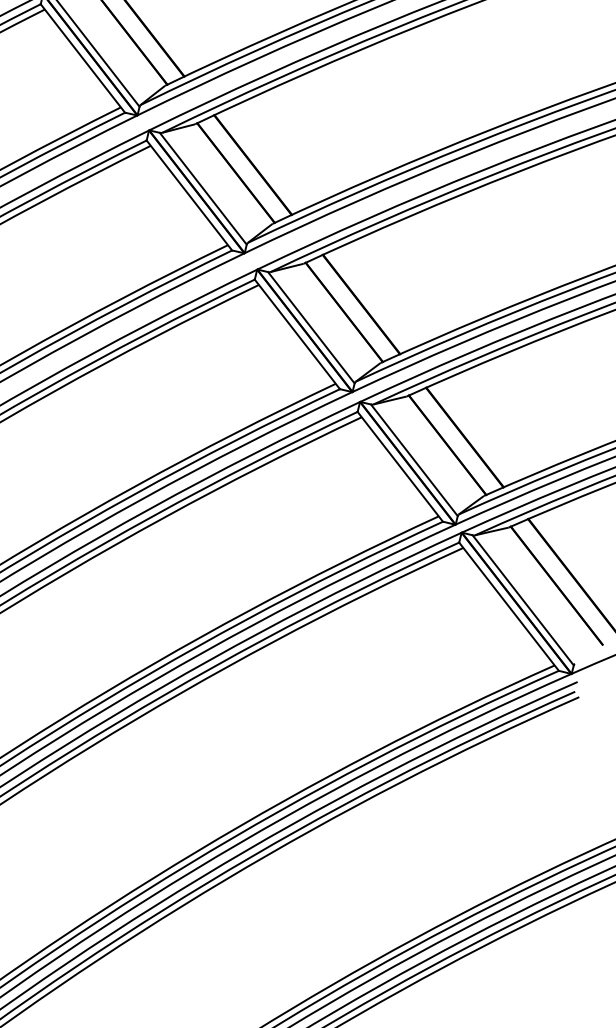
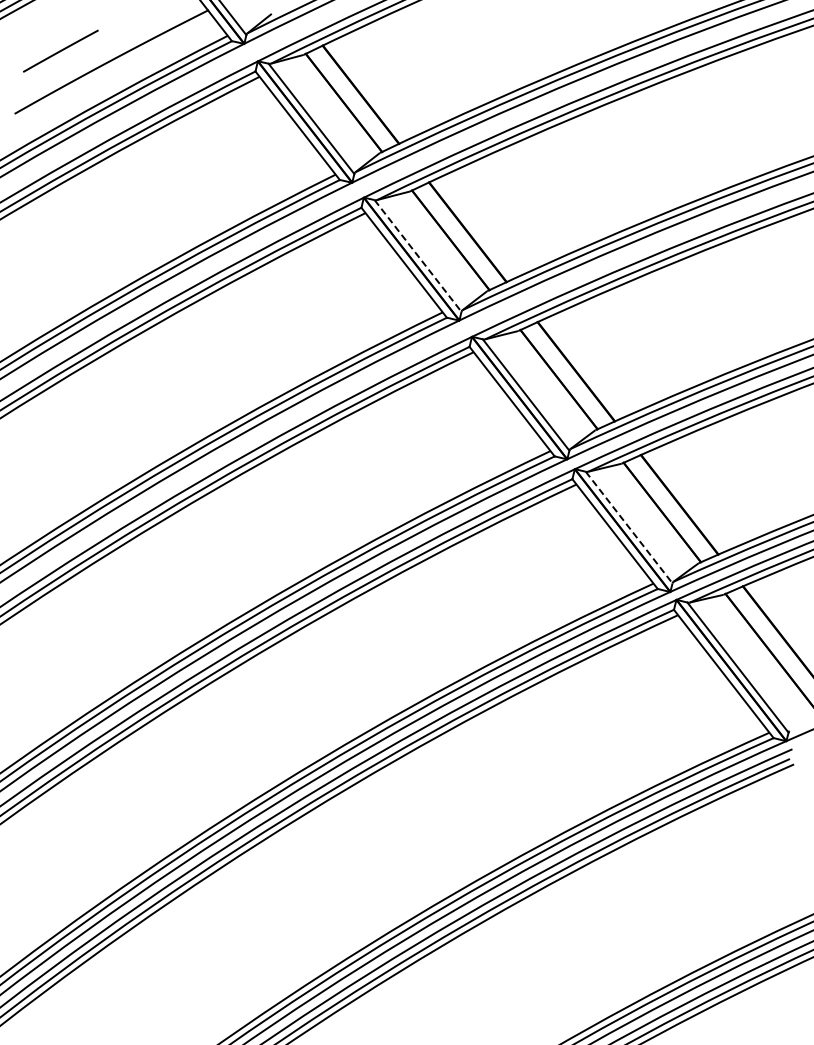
line: (203, 189) -> (418, 256), solid -> dashed
line: (414, 460) -> (629, 527), solid -> dashed

